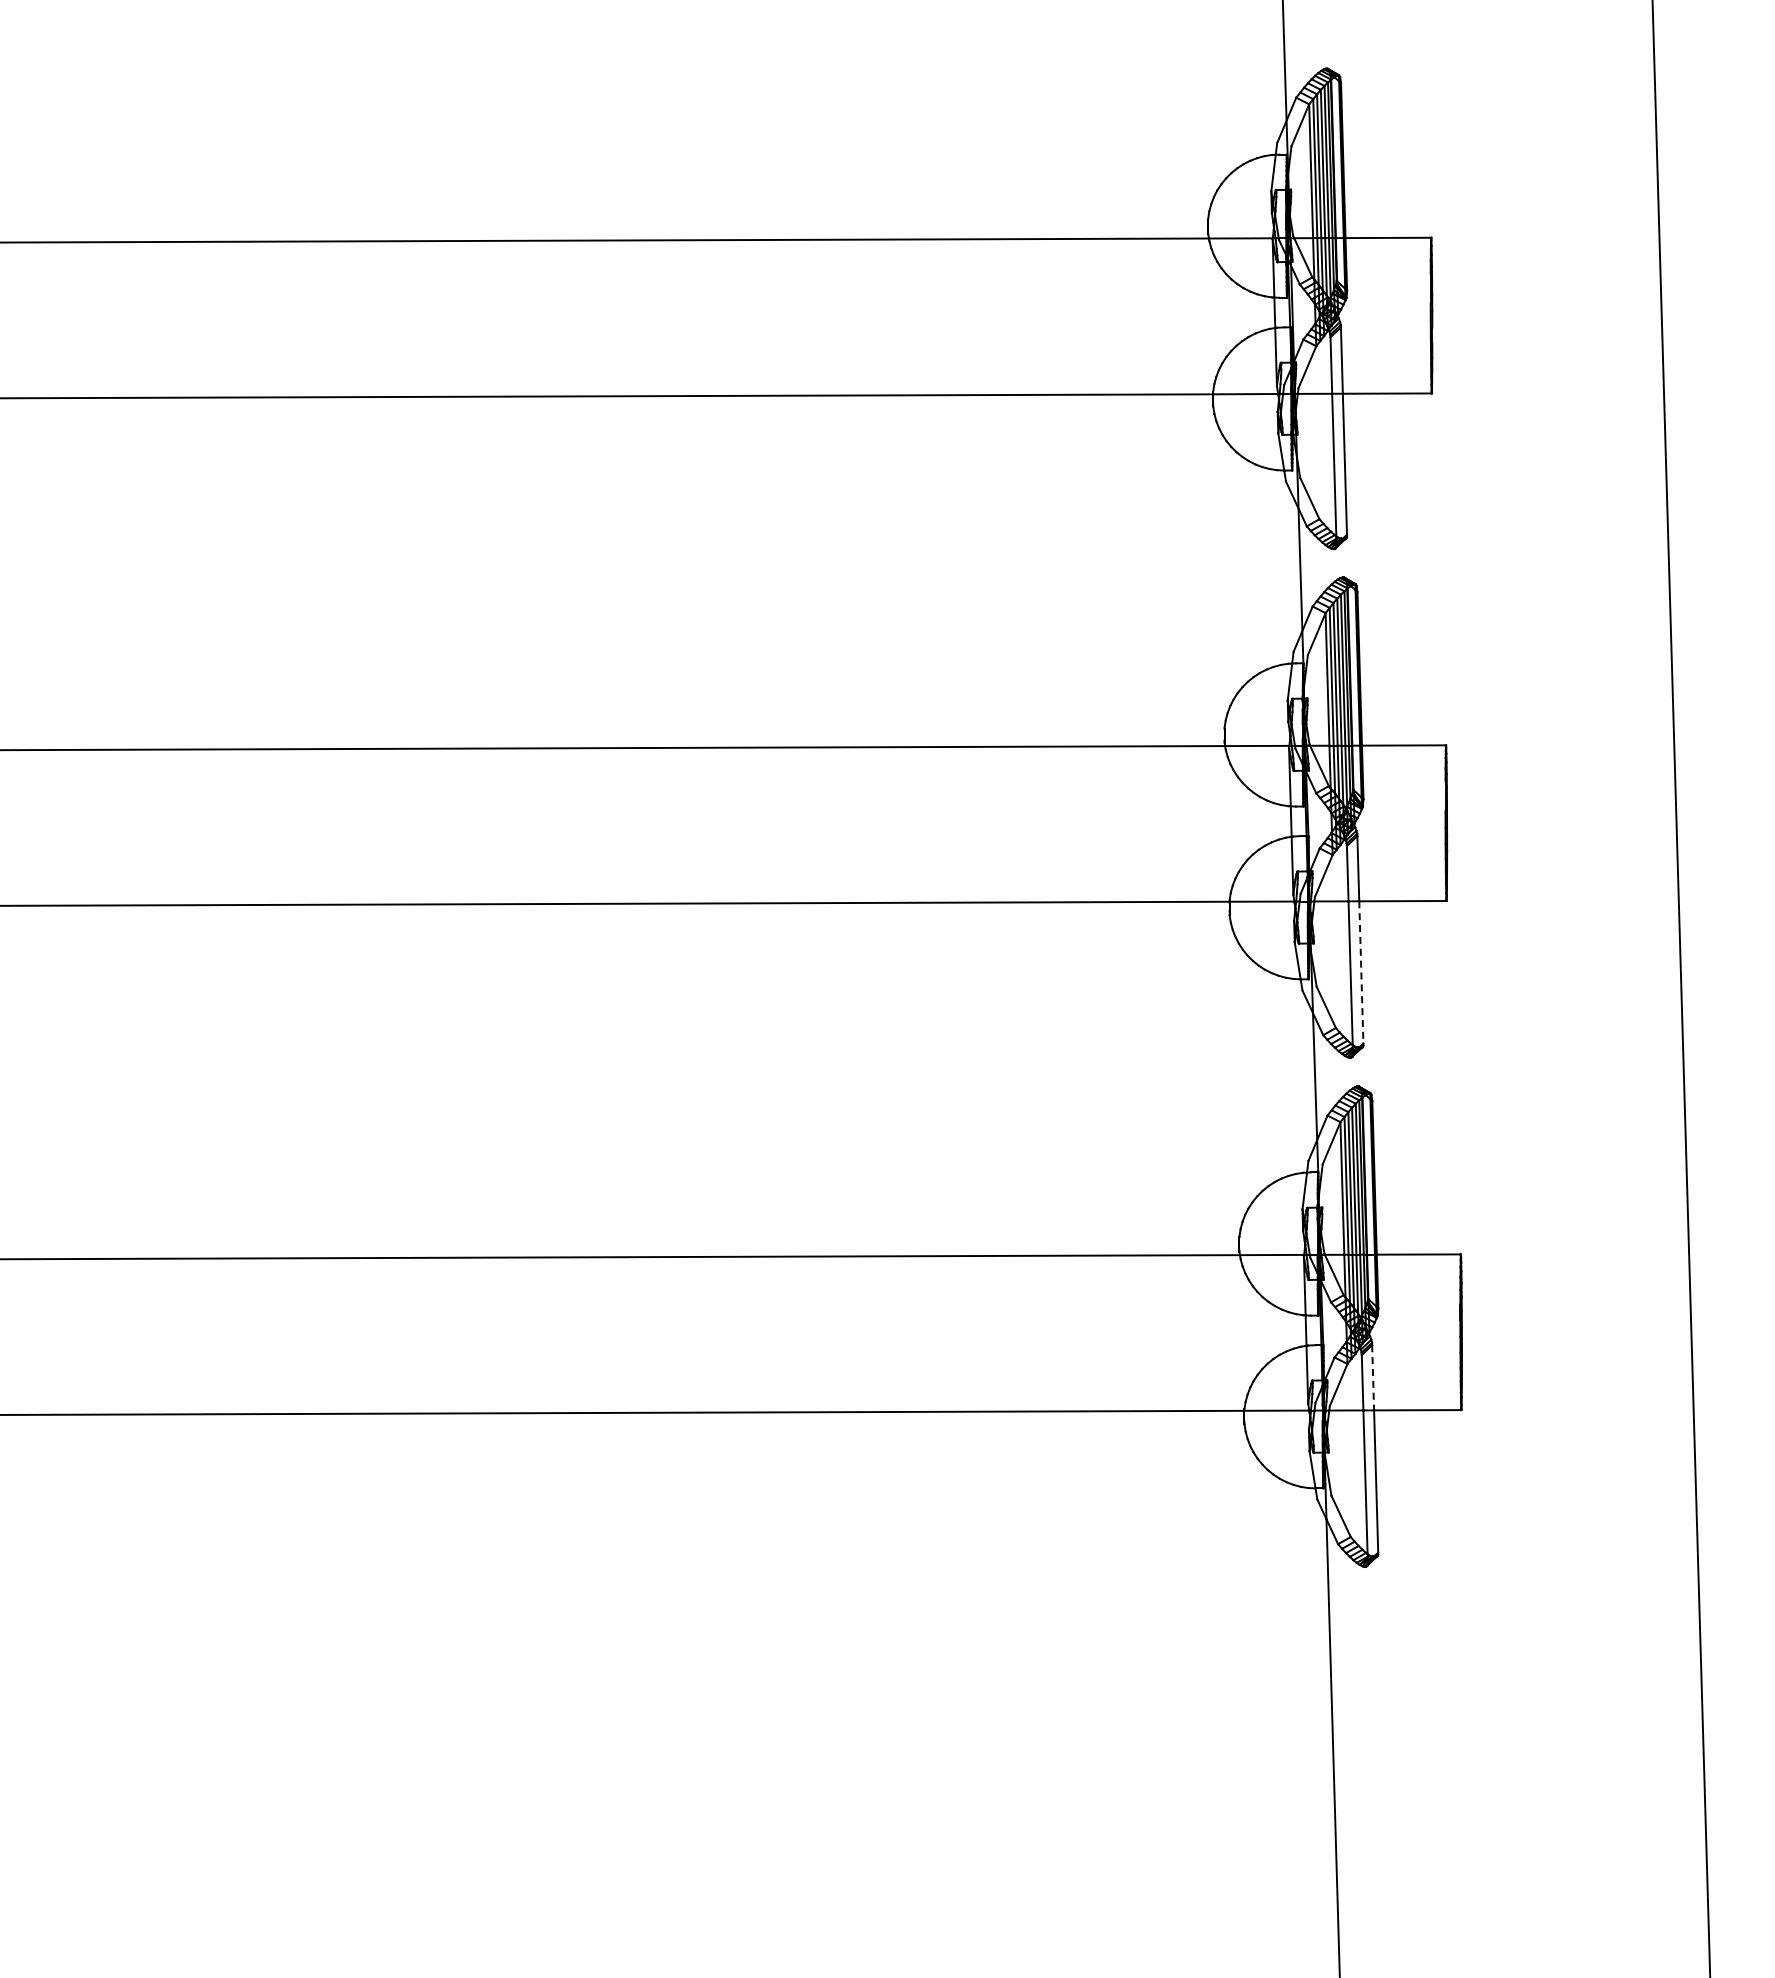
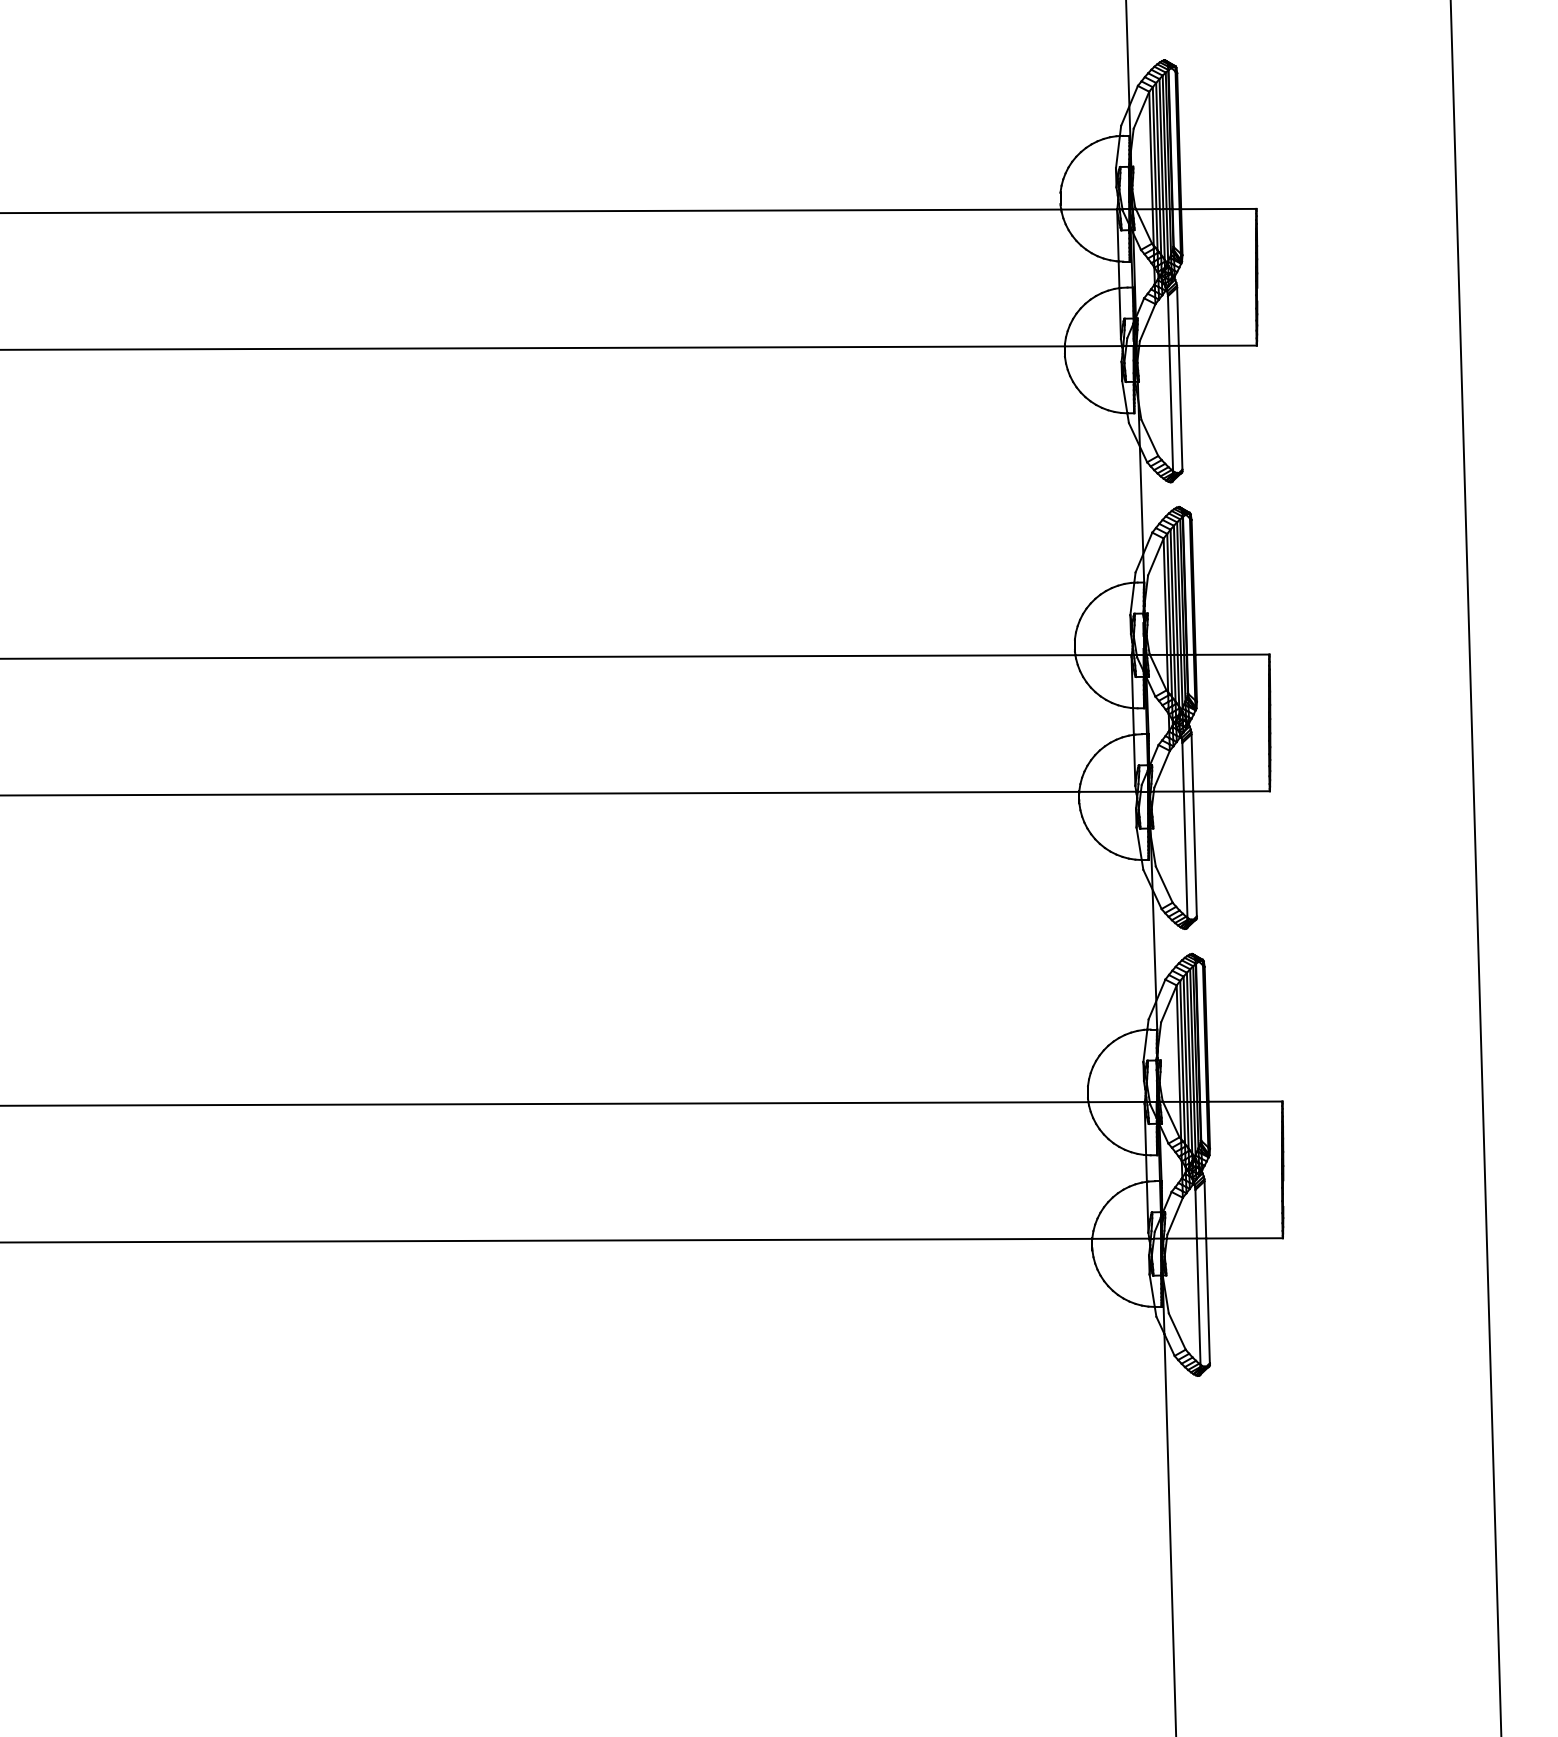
line: (1361, 972) -> (1195, 854), dashed -> solid
line: (1373, 1377) -> (1205, 1209), dashed -> solid

